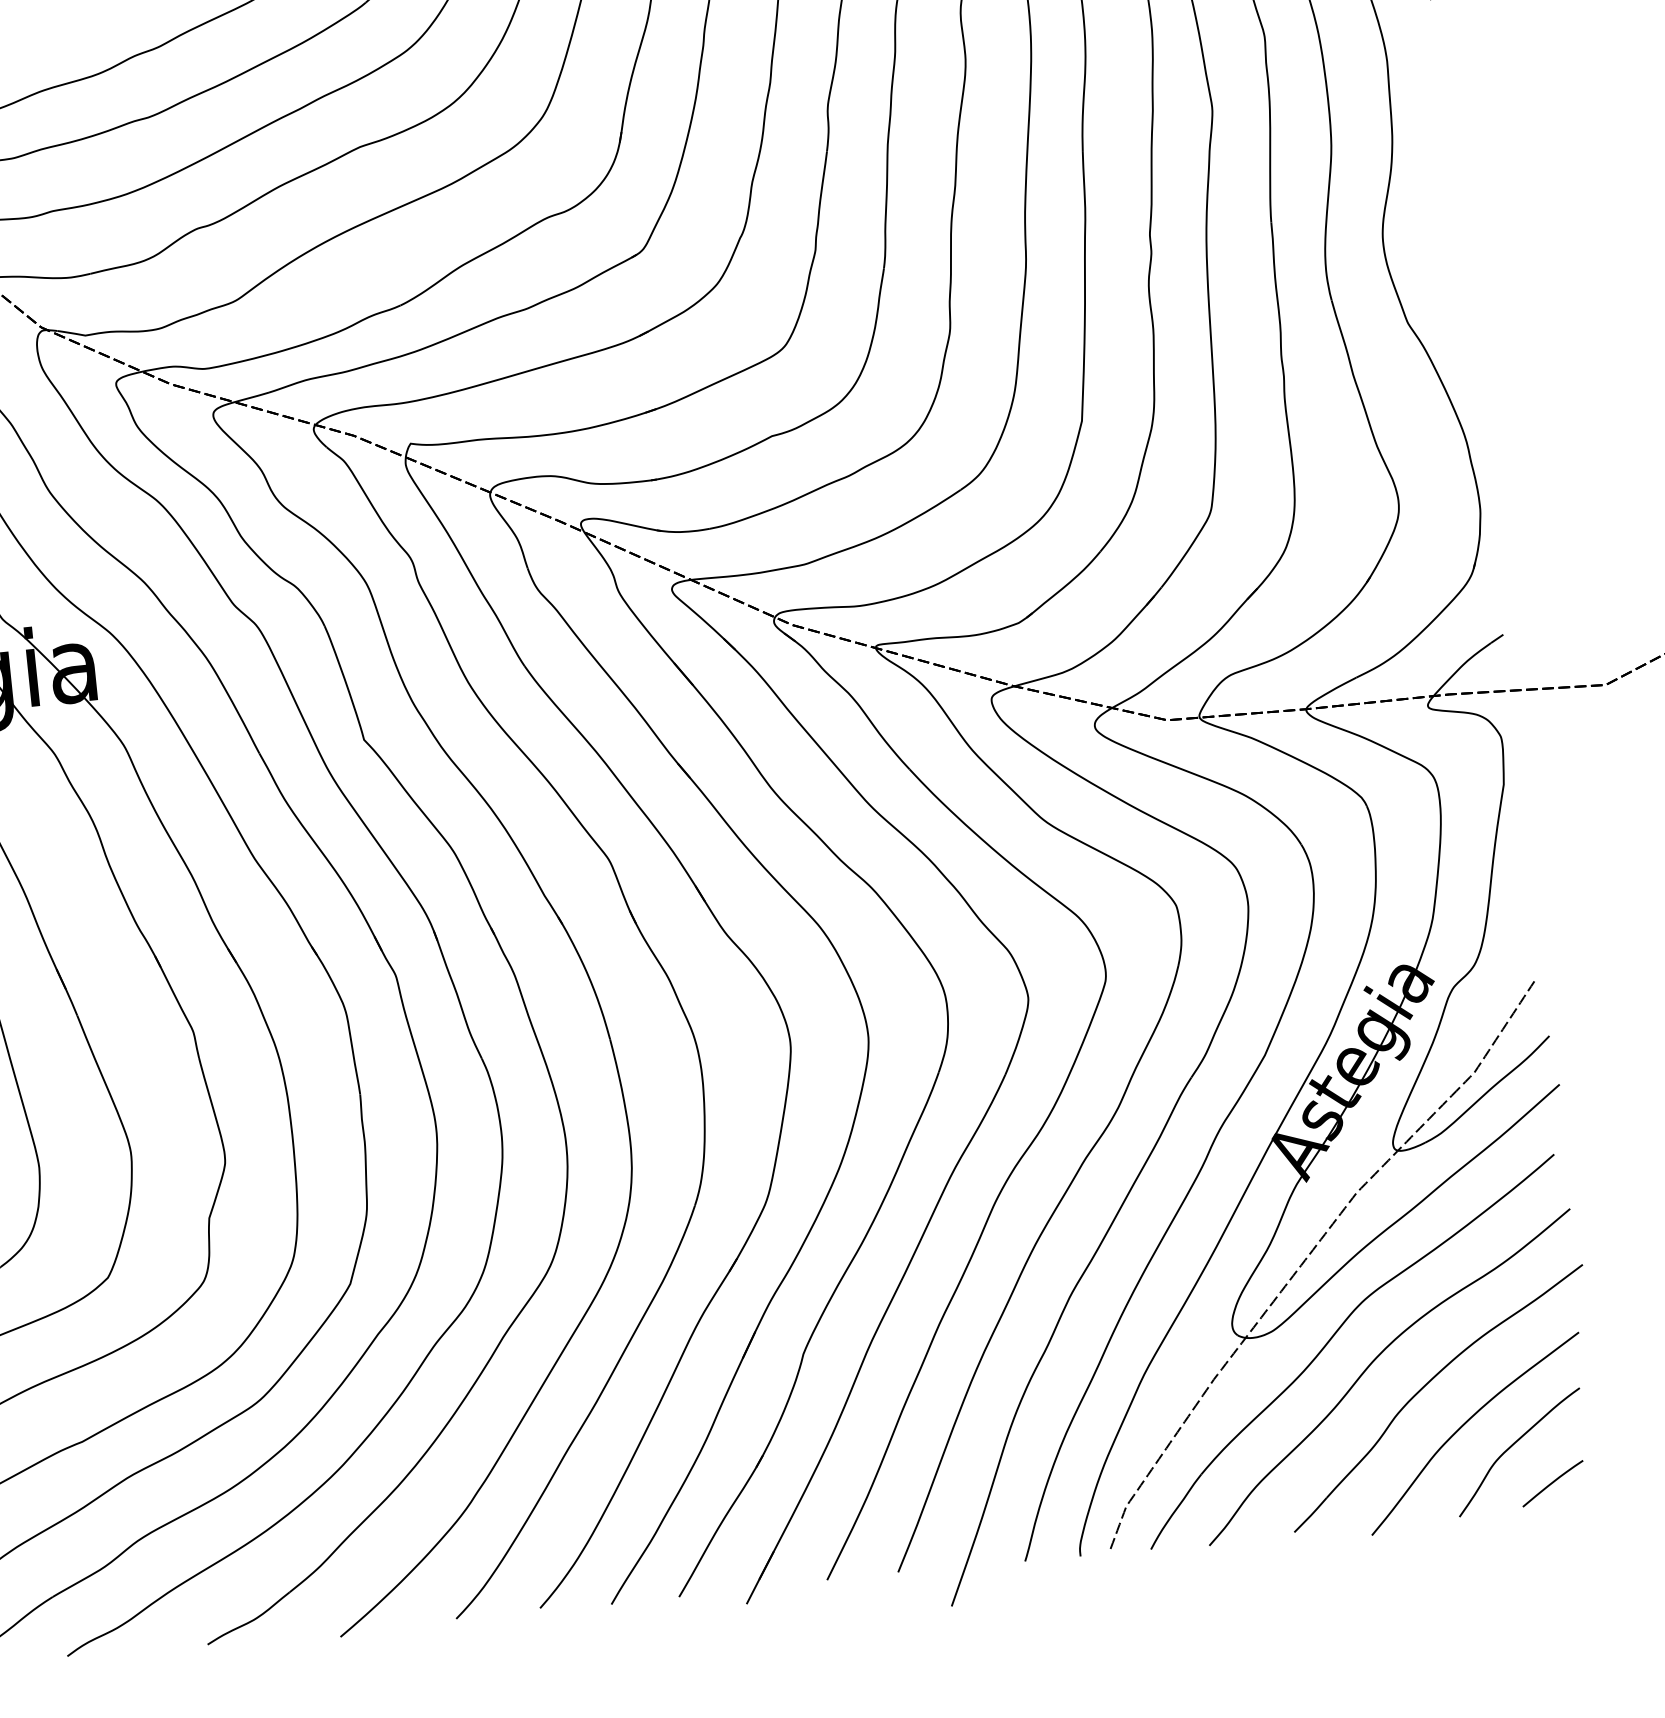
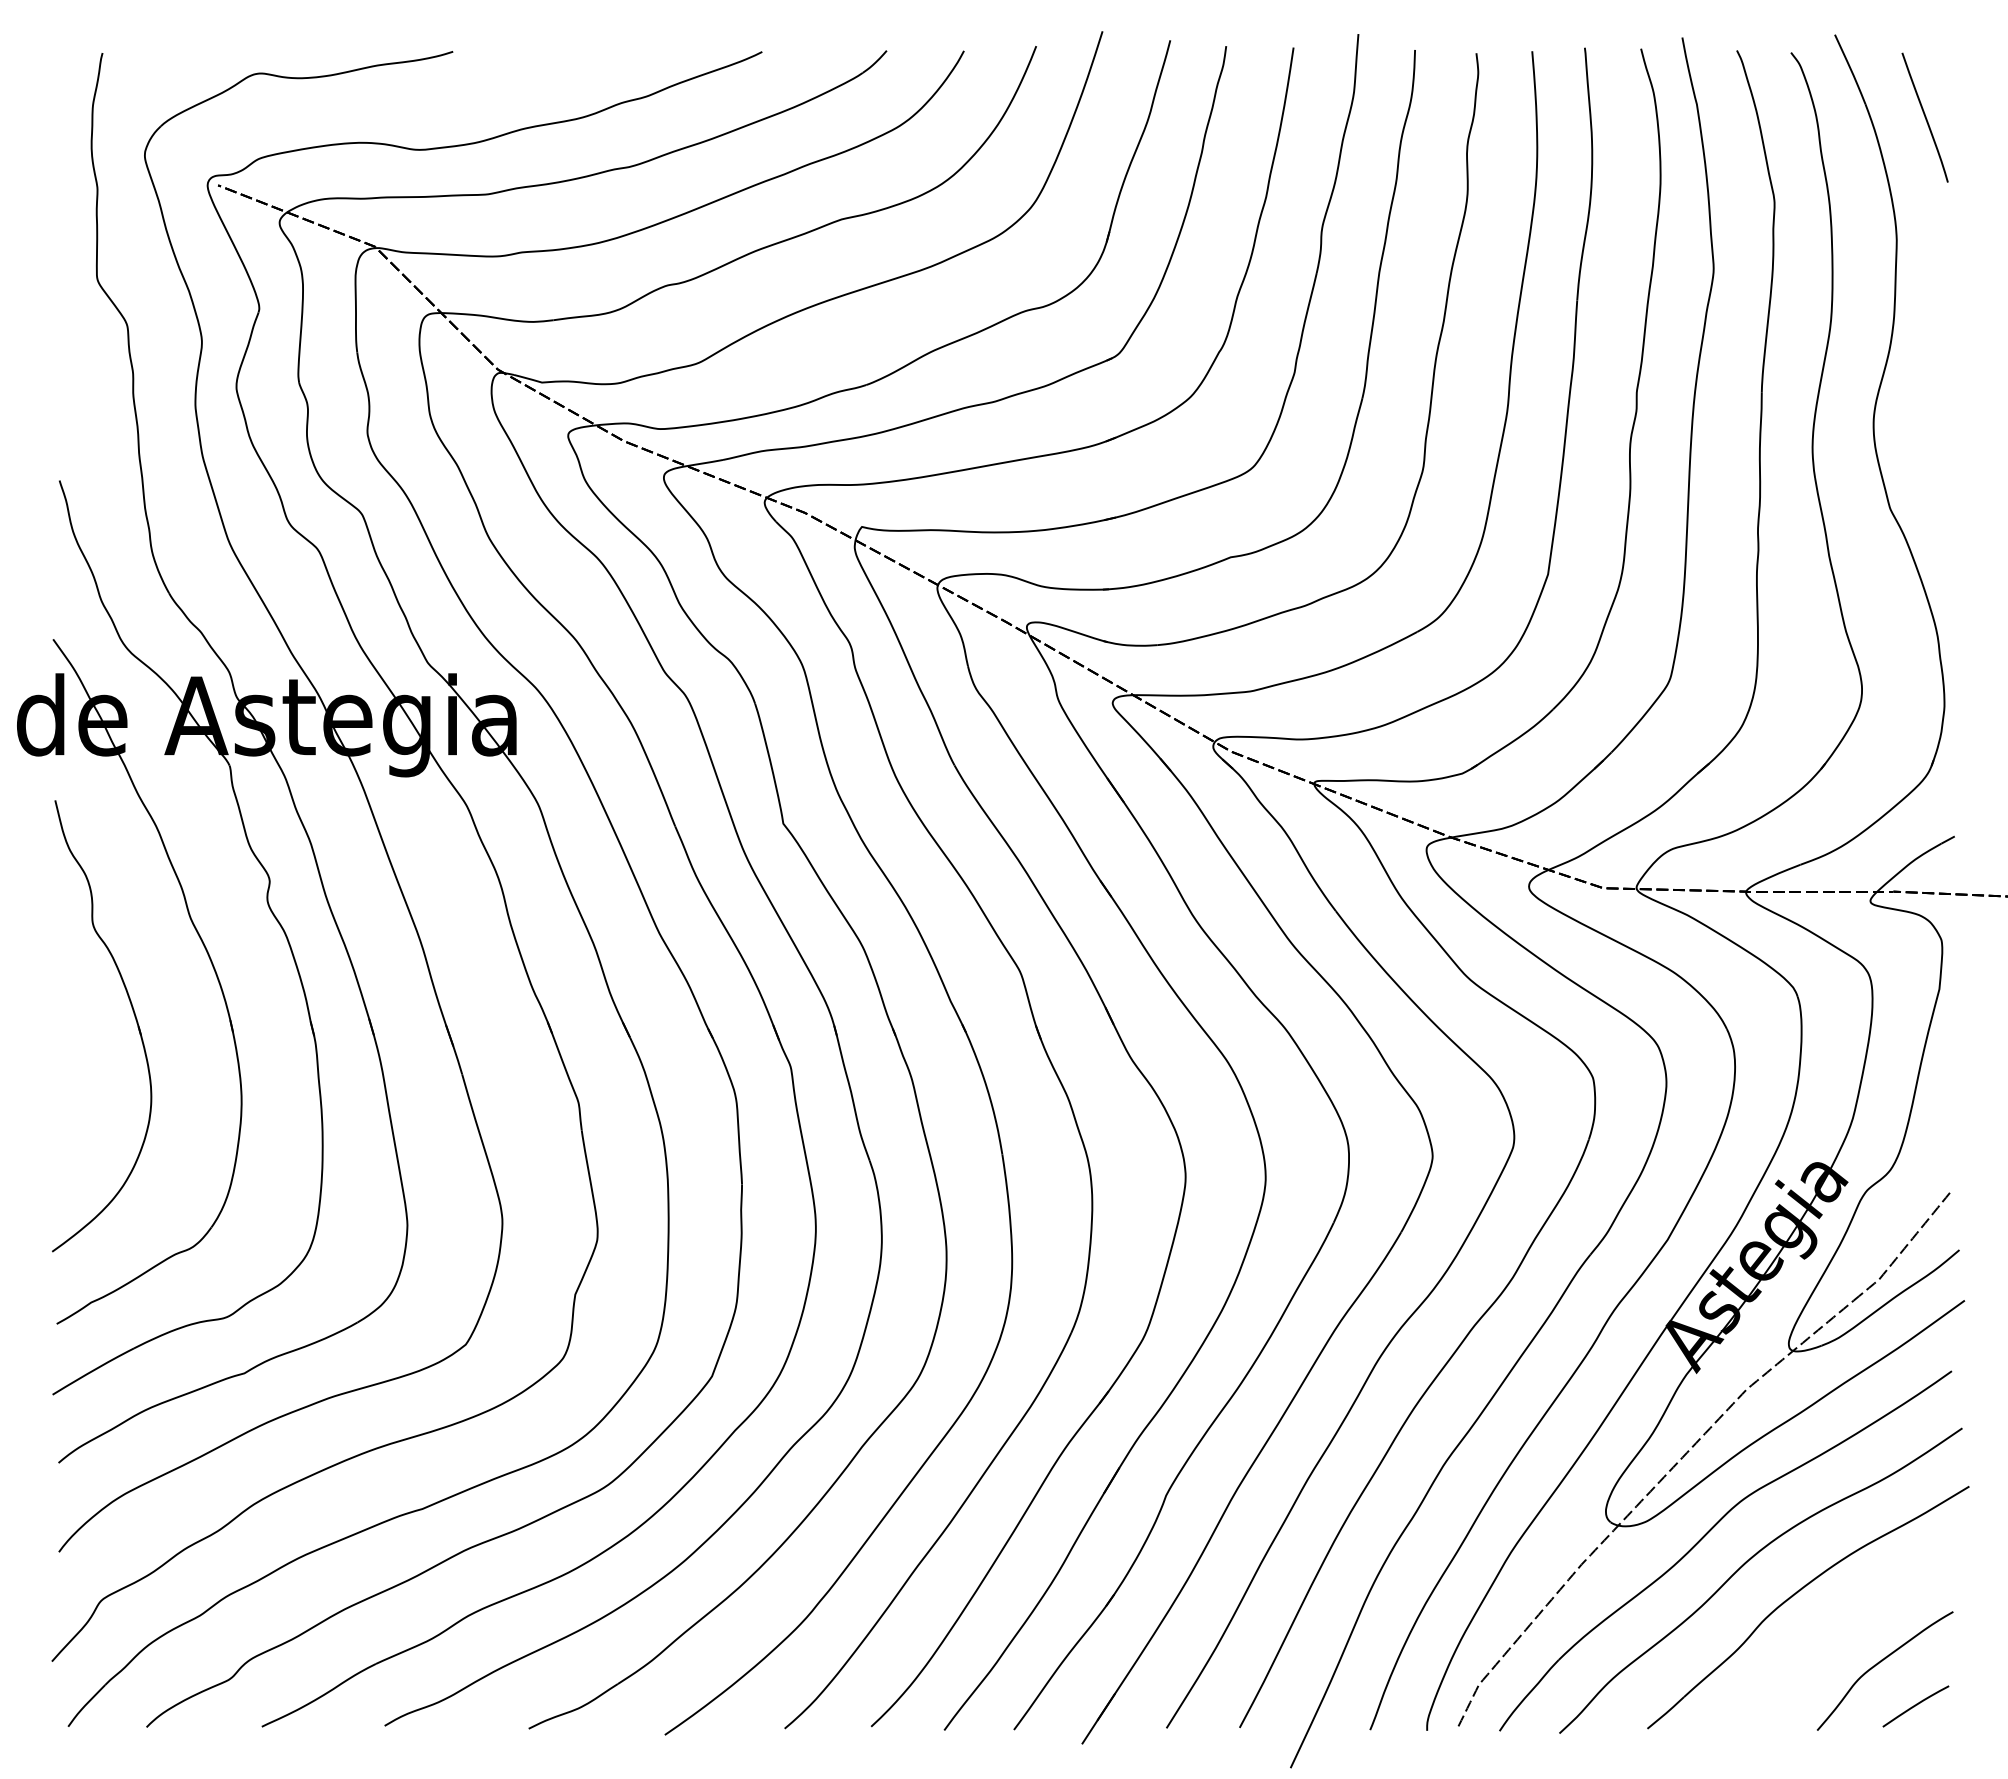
curve: (1464, 1425) -> (1832, 1637), removed

